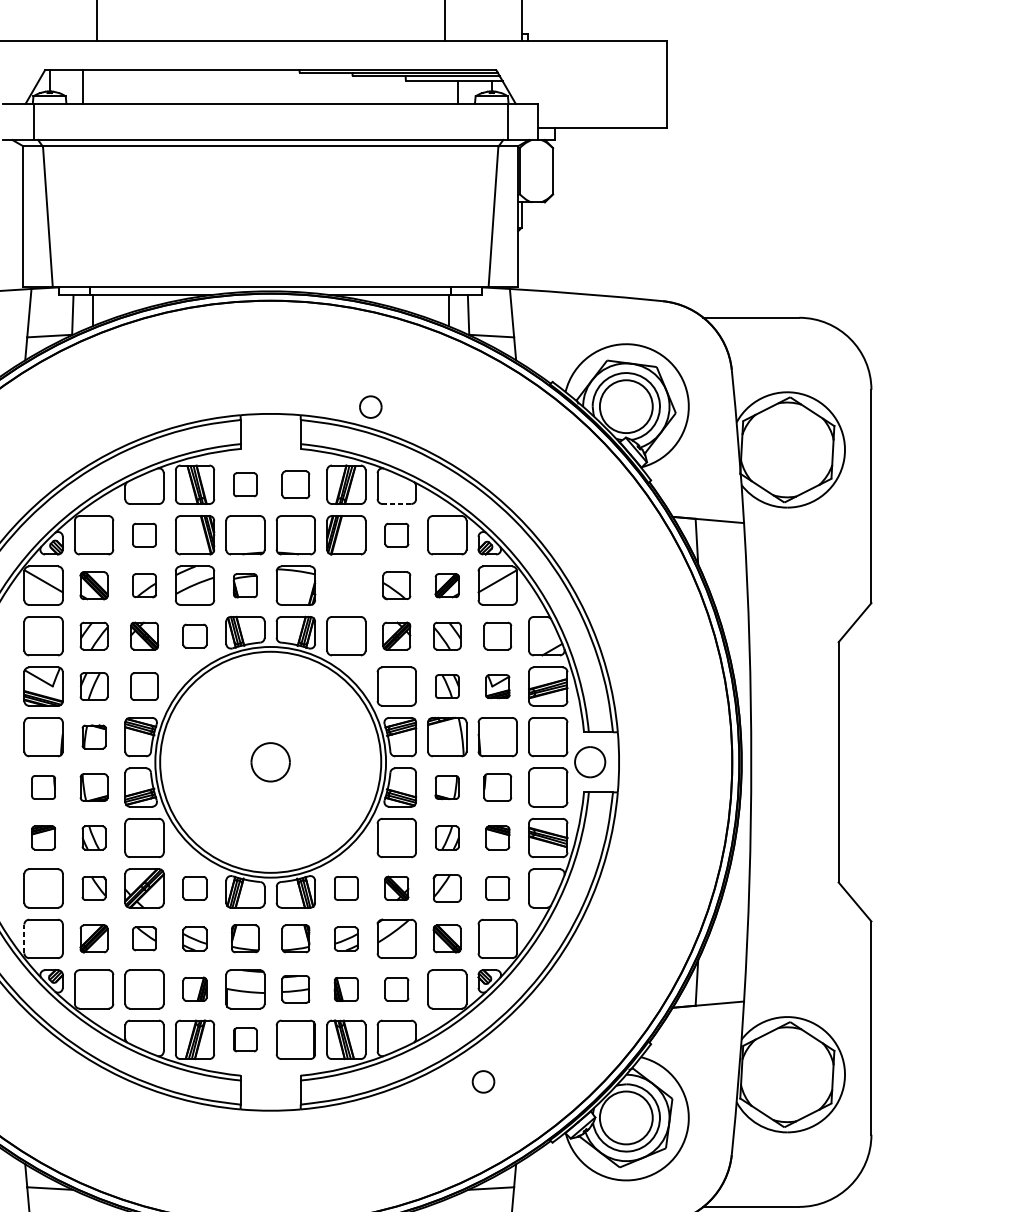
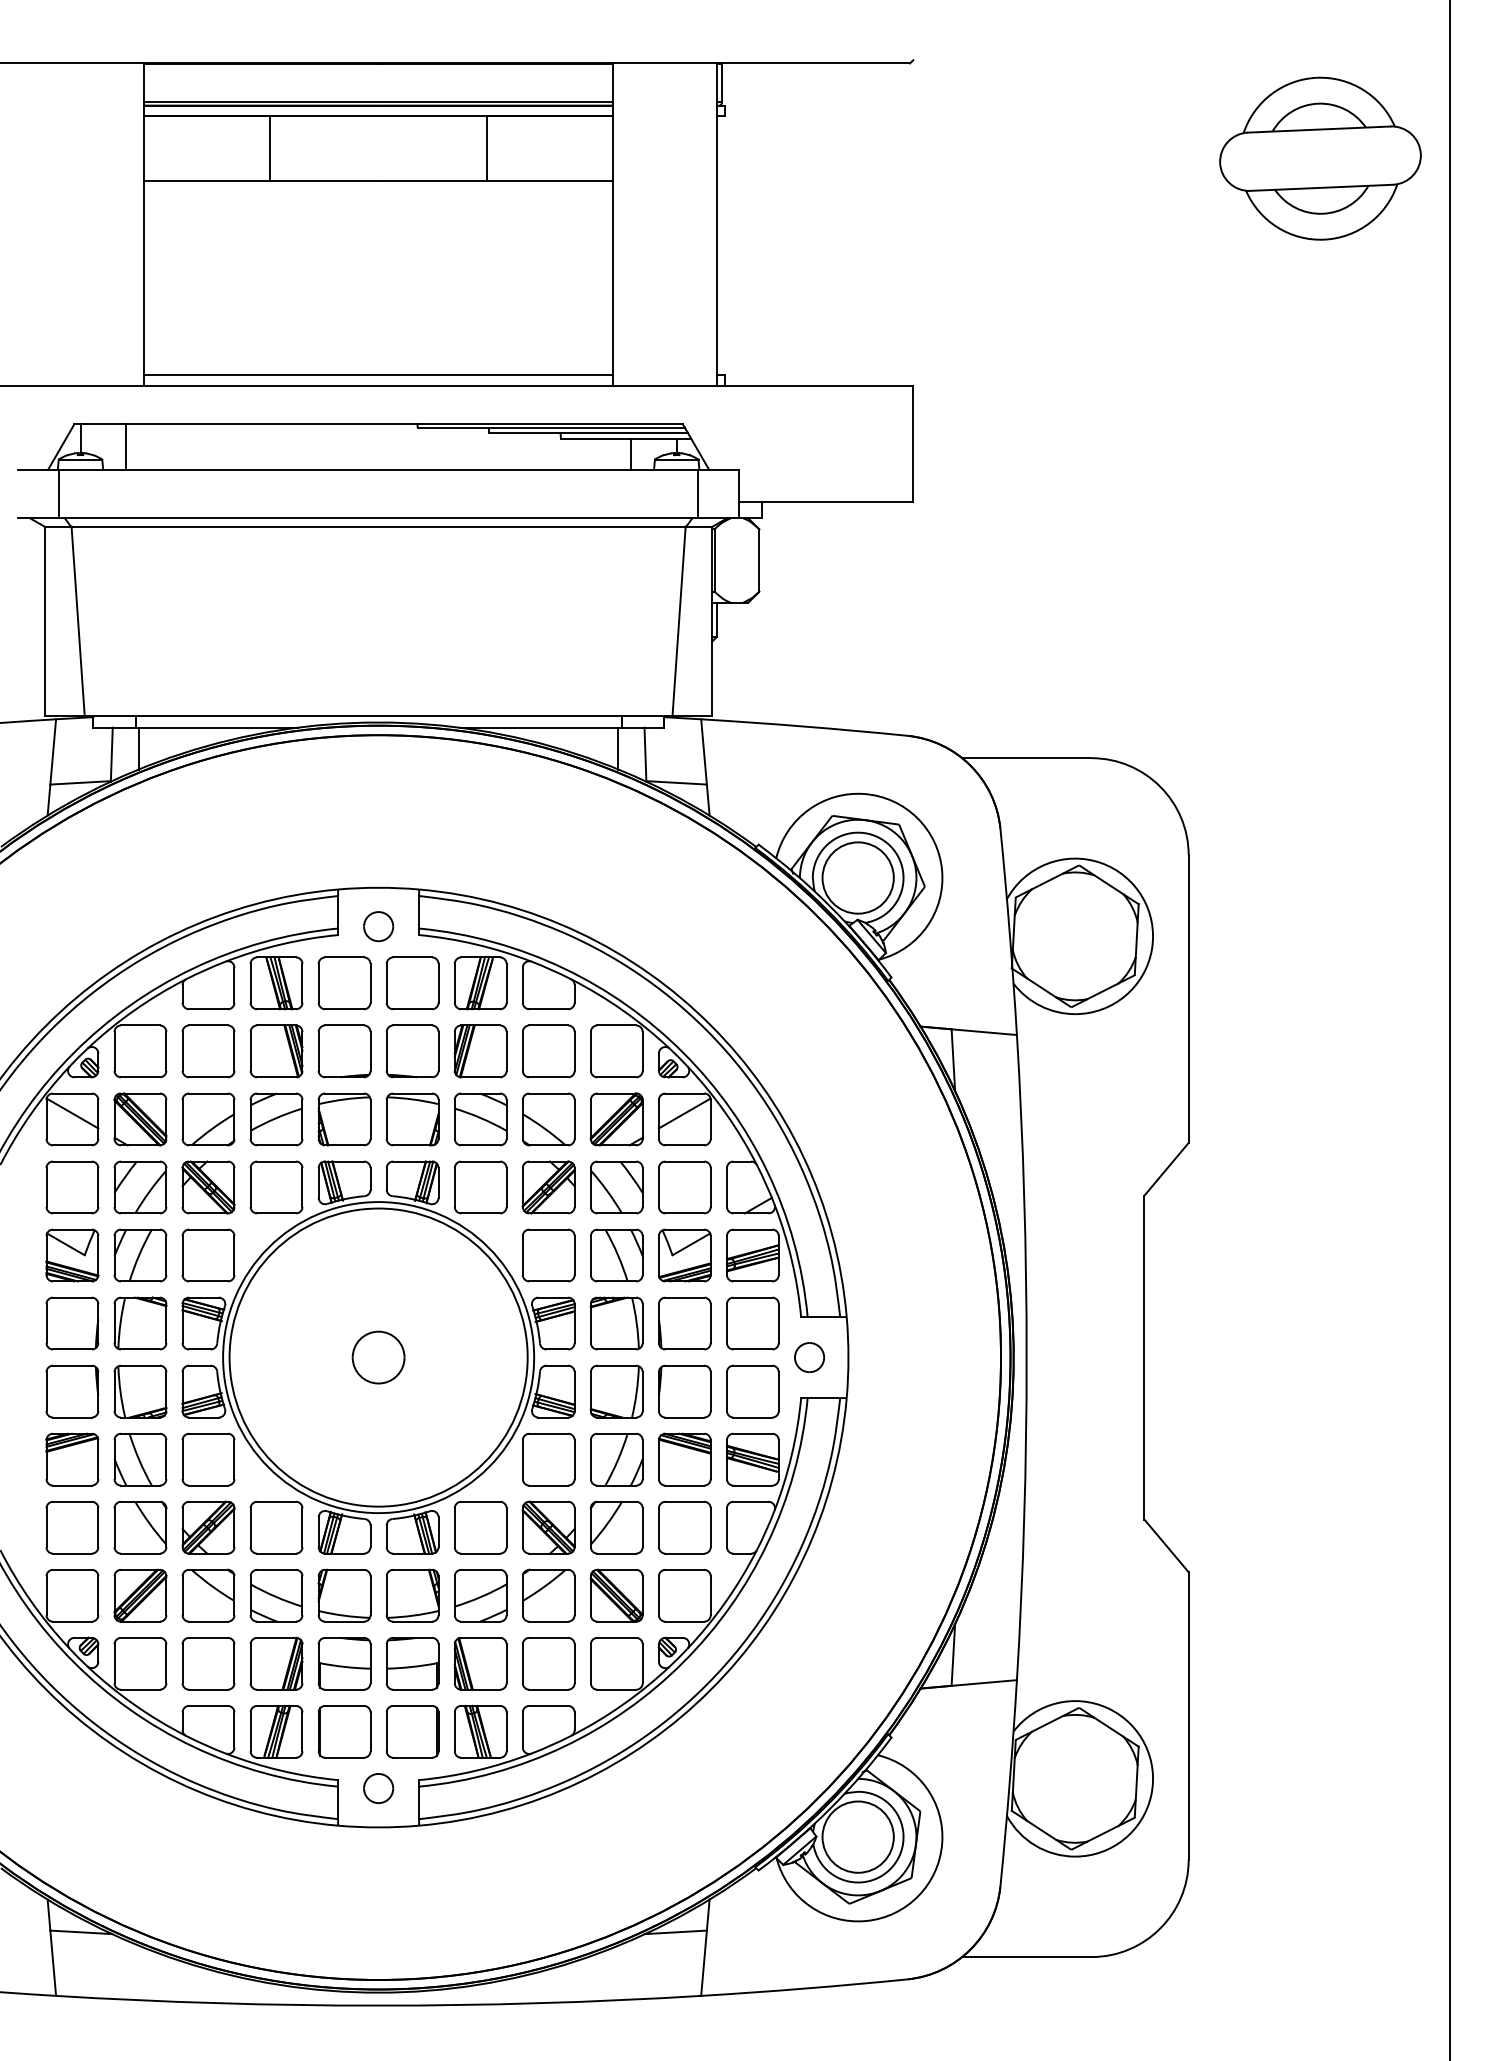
line: (270, 34) -> (378, 375), added
part: (370, 407) -> (378, 926), moved
part: (245, 484) -> (344, 983), size x1.67
part: (295, 484) -> (412, 983), size x1.43
line: (396, 504) -> (548, 1009), dashed -> solid
part: (144, 535) -> (208, 1051), size x1.67
part: (396, 535) -> (548, 1051), size x1.67
part: (94, 585) -> (140, 1119), size x1.43
part: (144, 585) -> (208, 1119), size x1.67
part: (245, 585) -> (344, 1119), size x1.67
part: (346, 585) -> (480, 1119), added
part: (396, 585) -> (548, 1119), size x1.43
part: (447, 585) -> (616, 1119), size x1.67
part: (94, 636) -> (140, 1187), size x1.43
part: (144, 636) -> (208, 1187), size x1.43
part: (194, 636) -> (276, 1187), size x1.67
part: (396, 636) -> (548, 1187), size x1.43
part: (447, 636) -> (616, 1187), size x1.43
part: (497, 636) -> (684, 1187), size x1.43
part: (94, 686) -> (140, 1255), size x1.43
part: (144, 686) -> (208, 1255), size x1.43
part: (447, 686) -> (616, 1255), size x1.67
part: (497, 686) -> (684, 1255), size x1.67
part: (94, 737) -> (140, 1323), size x1.67
part: (590, 762) -> (809, 1357), size x0.71
part: (43, 787) -> (72, 1391), size x1.67
part: (94, 787) -> (140, 1391), size x1.43
part: (447, 787) -> (616, 1391), size x1.67
part: (497, 787) -> (684, 1391), size x1.43
part: (43, 837) -> (72, 1459), size x1.67
part: (94, 837) -> (140, 1459), size x1.67
part: (447, 837) -> (616, 1459), size x1.67
part: (497, 837) -> (684, 1459), size x1.67
part: (94, 888) -> (140, 1527), size x1.67
part: (194, 888) -> (276, 1527), size x1.67
part: (346, 888) -> (480, 1527), size x1.67
part: (396, 888) -> (548, 1527), size x1.67
part: (447, 888) -> (616, 1527), size x1.43
part: (497, 888) -> (684, 1527), size x1.67
line: (24, 938) -> (46, 1595), dashed -> solid
part: (94, 938) -> (140, 1595), size x1.43
part: (144, 938) -> (208, 1595), size x1.67
part: (194, 938) -> (276, 1595), size x1.67
part: (245, 938) -> (344, 1595), size x1.43
part: (295, 938) -> (412, 1595), size x1.43
part: (346, 938) -> (480, 1595), size x1.67
part: (447, 938) -> (616, 1595), size x1.43
part: (194, 989) -> (276, 1663), size x1.67
part: (295, 989) -> (412, 1663), size x1.43
part: (346, 989) -> (480, 1663), size x1.67
part: (396, 989) -> (548, 1663), size x1.67
part: (245, 1039) -> (344, 1731), size x1.67
part: (483, 1081) -> (378, 1788), moved

